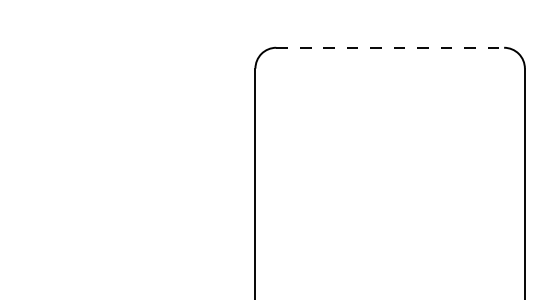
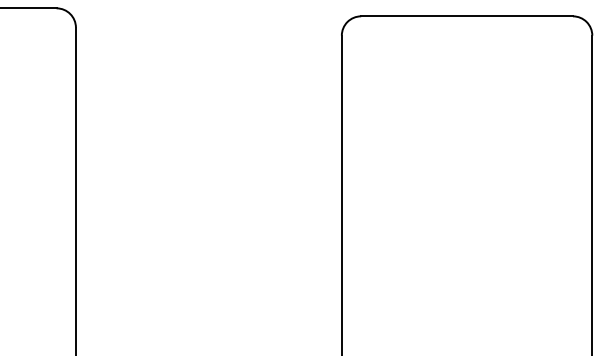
line: (390, 47) -> (467, 16), dashed -> solid

